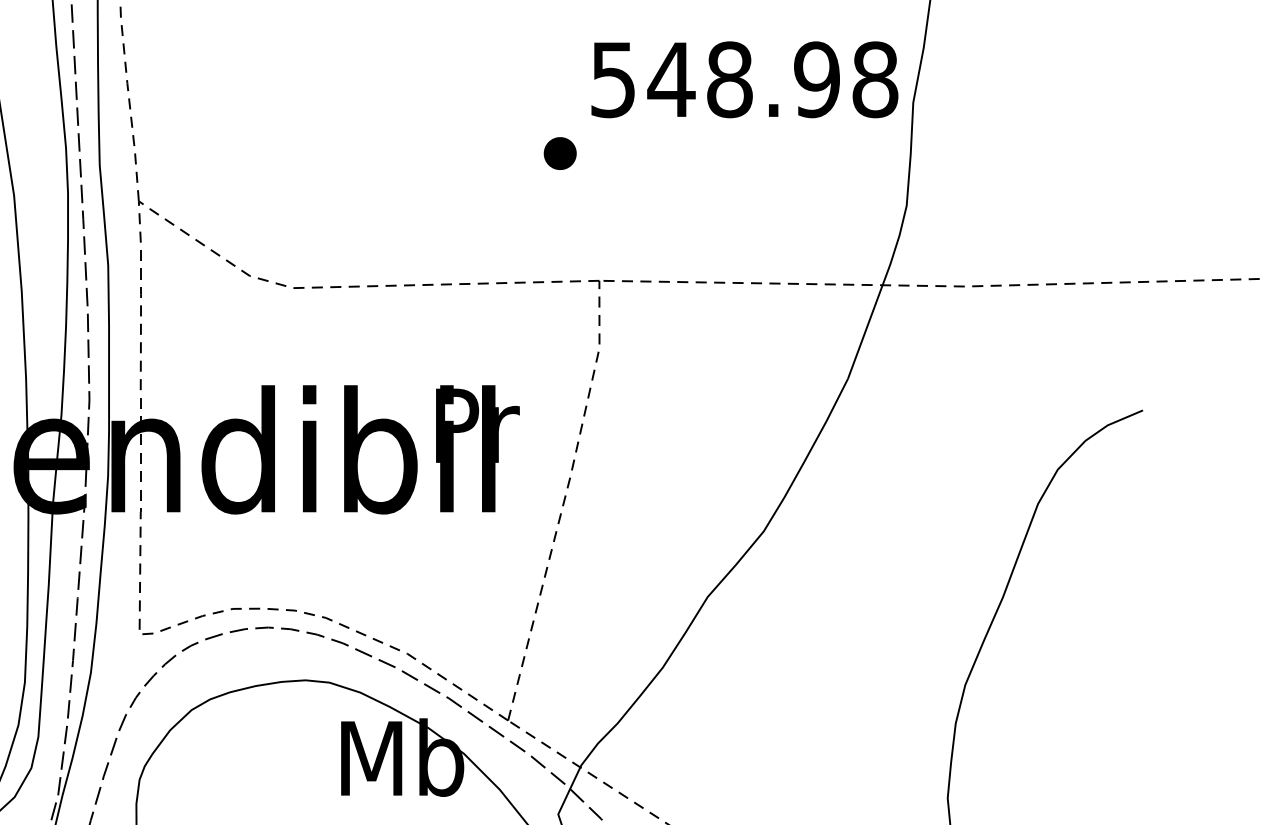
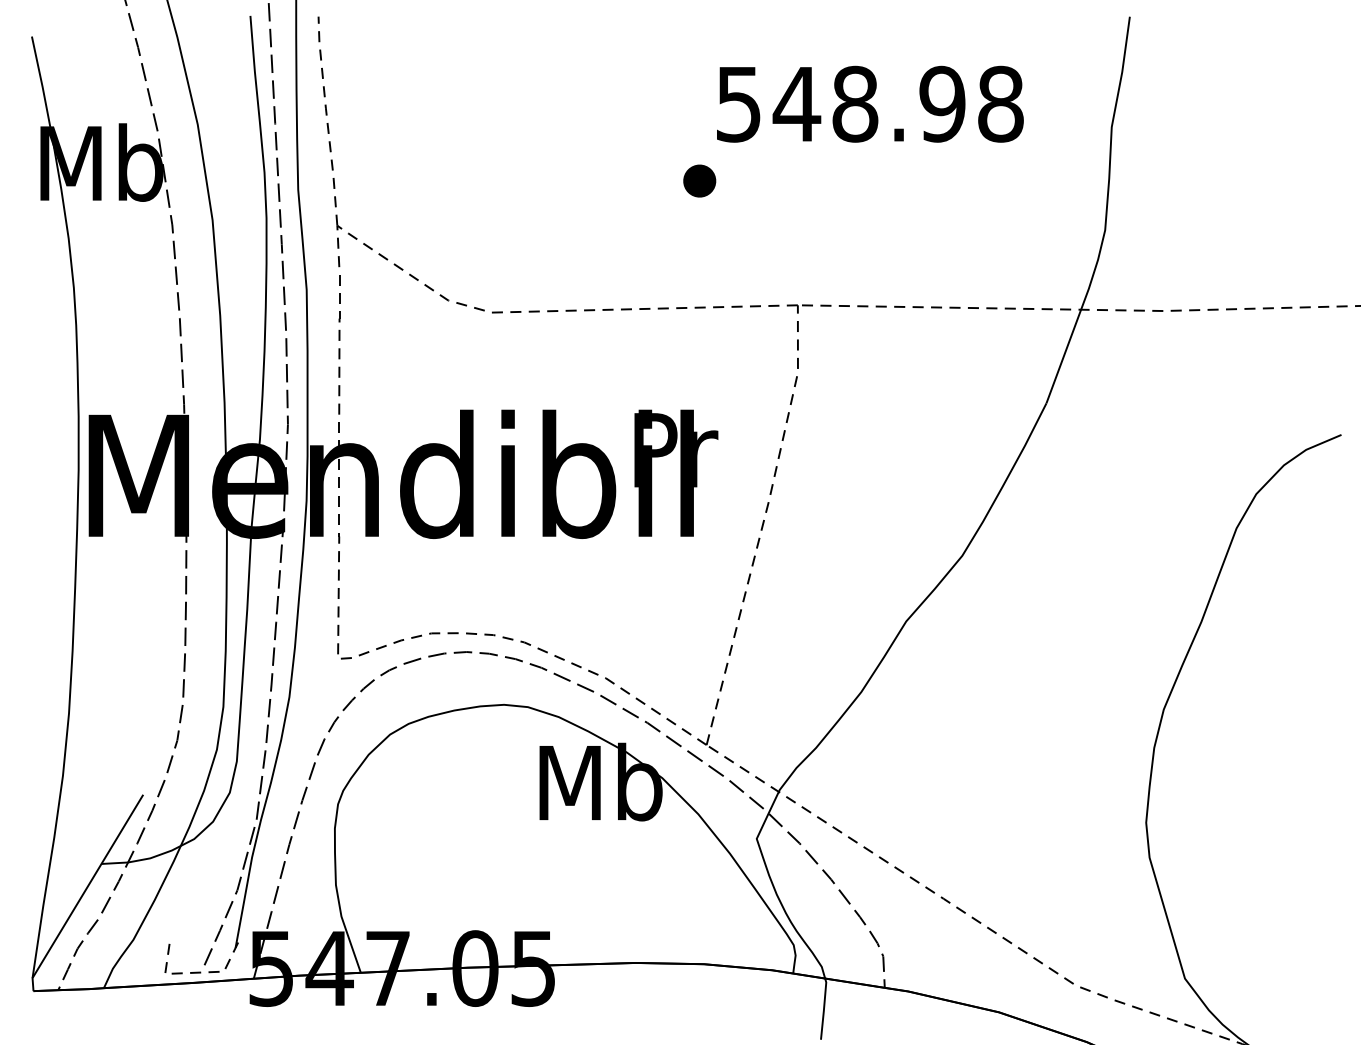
text: (745, 79) -> (870, 103), moved
part: (560, 153) -> (699, 180), moved

